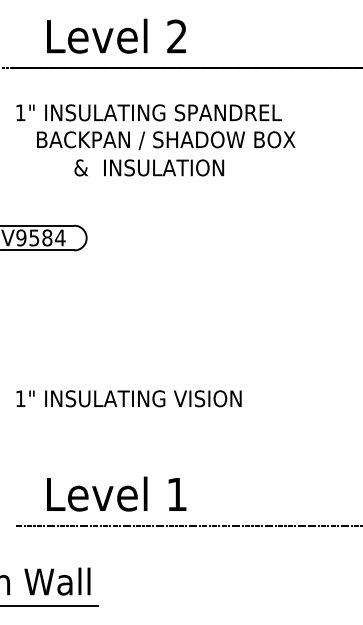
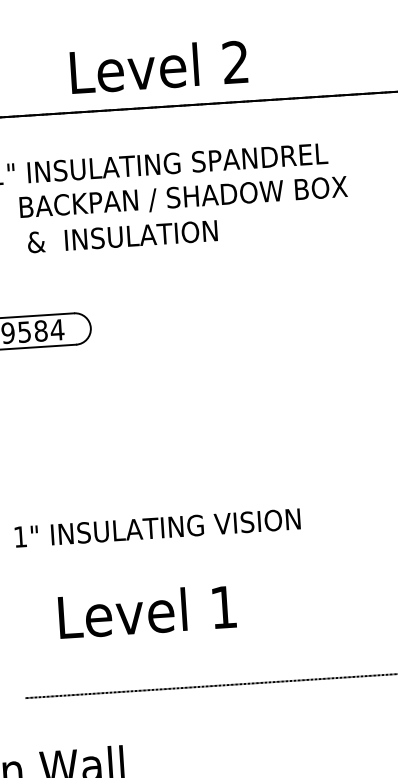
text: (116, 35) -> (158, 65), moved
text: (149, 167) -> (122, 236), moved
text: (116, 493) -> (147, 611), moved

